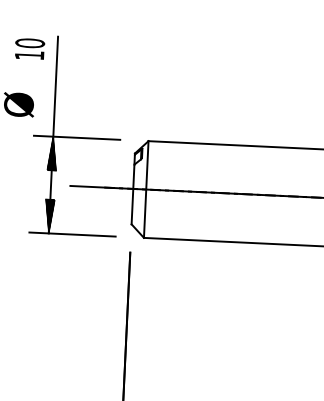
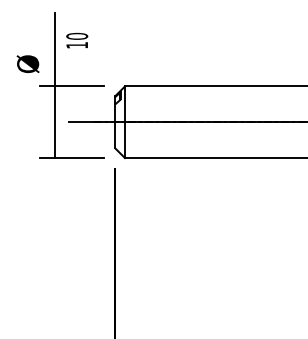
text: (30, 48) -> (77, 40), moved
hatch: (52, 152) -> (54, 98), removed
hatch: (49, 216) -> (54, 145), removed

